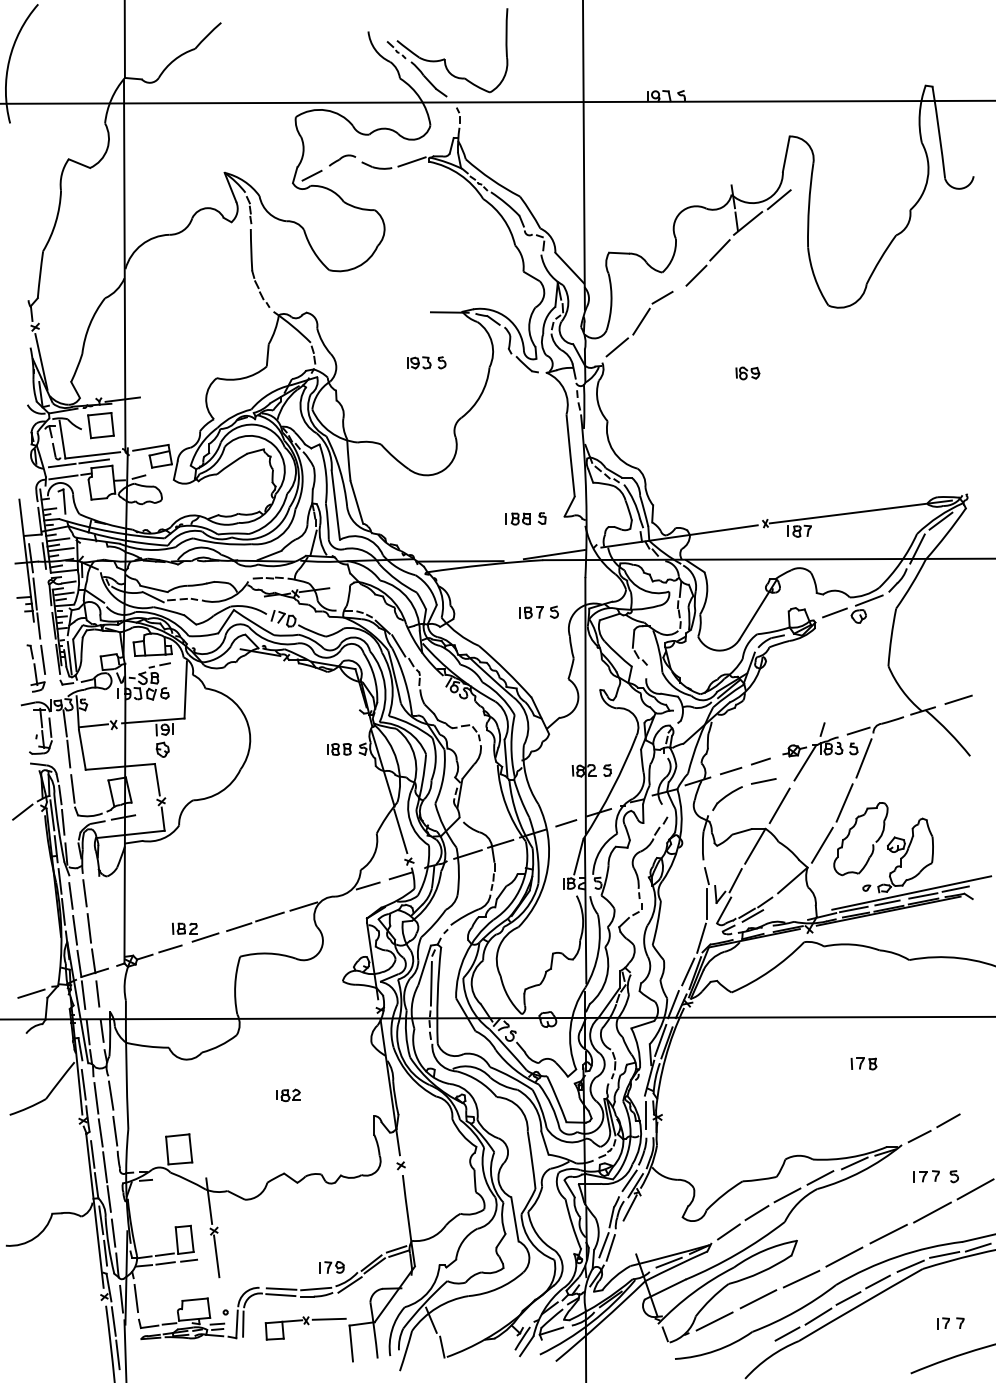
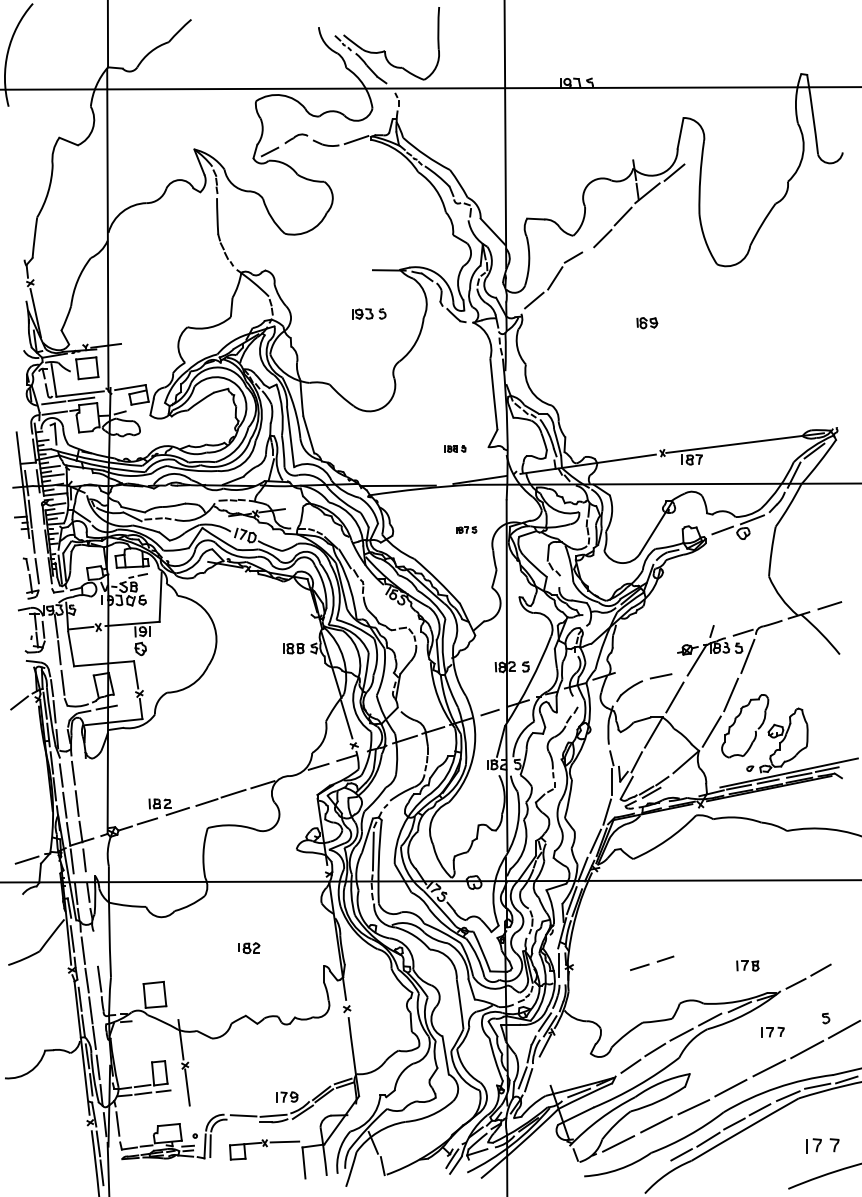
part: (526, 518) -> (455, 448), size x0.6
part: (539, 611) -> (466, 529), size x0.6
line: (742, 766) -> (649, 963), moved
part: (863, 1063) -> (747, 965), moved
line: (110, 1095) -> (95, 948), removed
part: (925, 1175) -> (772, 1031), moved
line: (280, 1294) -> (242, 1120), removed
part: (950, 1323) -> (822, 1145), size x1.4

